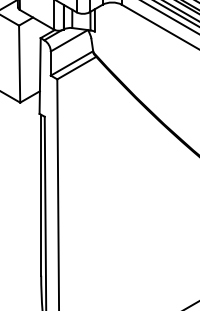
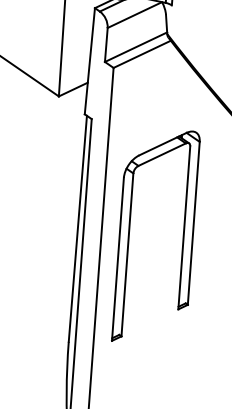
part: (78, 196) -> (130, 234), added

